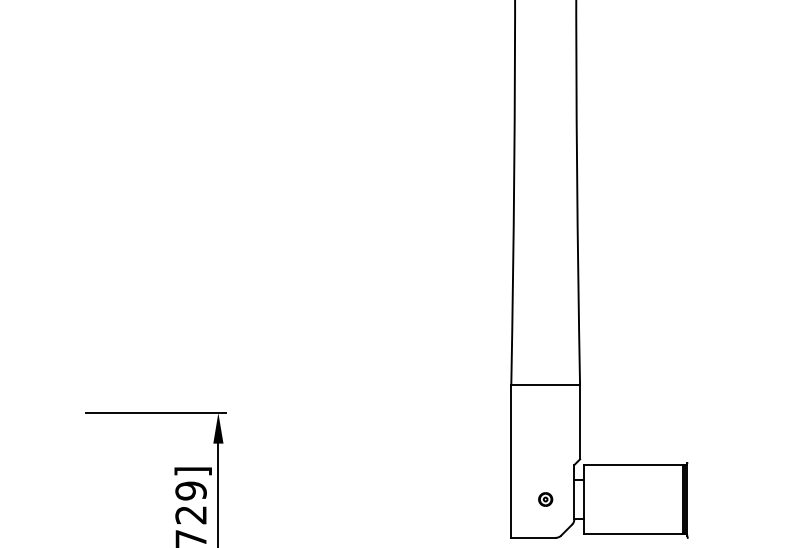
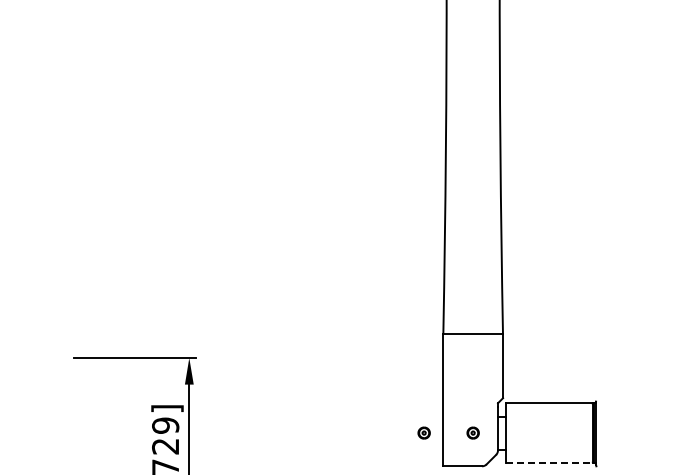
part: (488, 498) -> (423, 432), added
line: (634, 533) -> (550, 462), solid -> dashed

